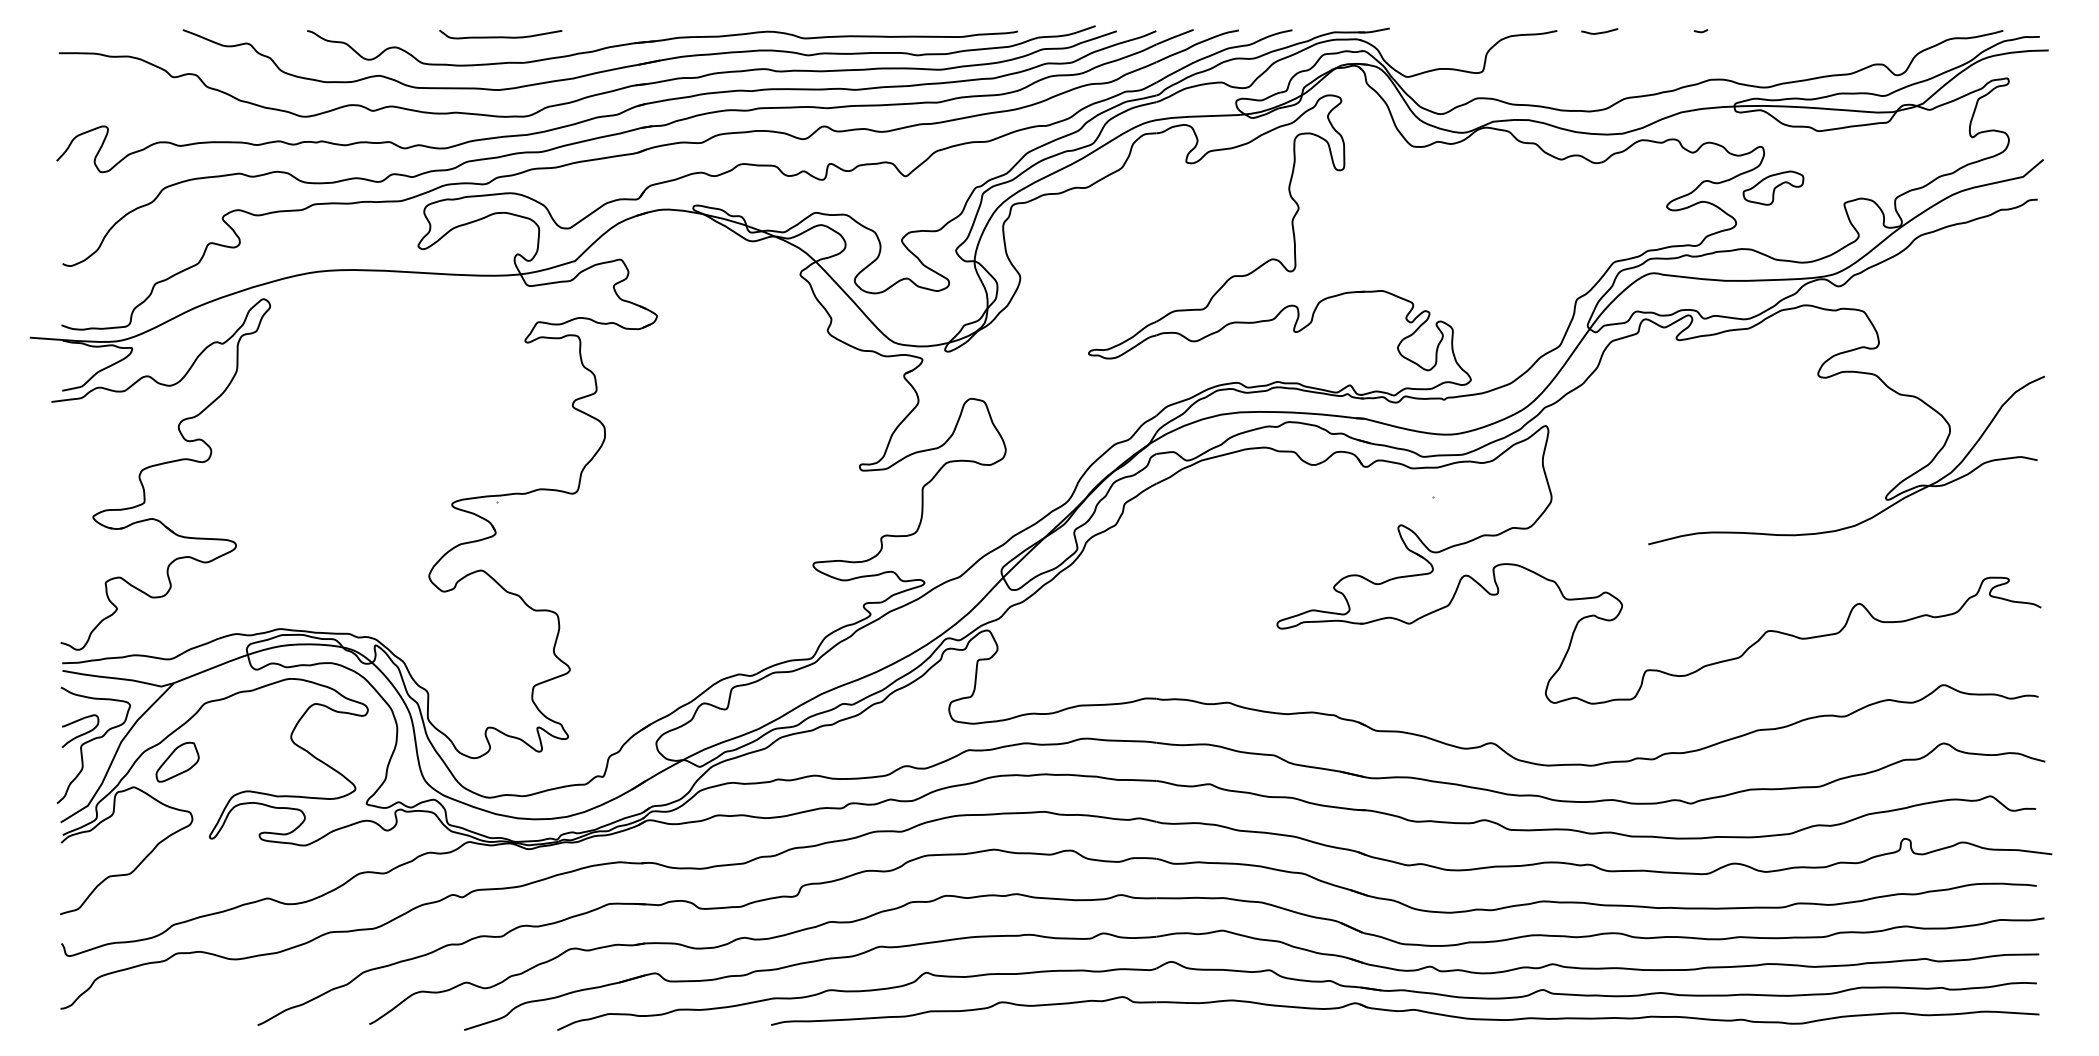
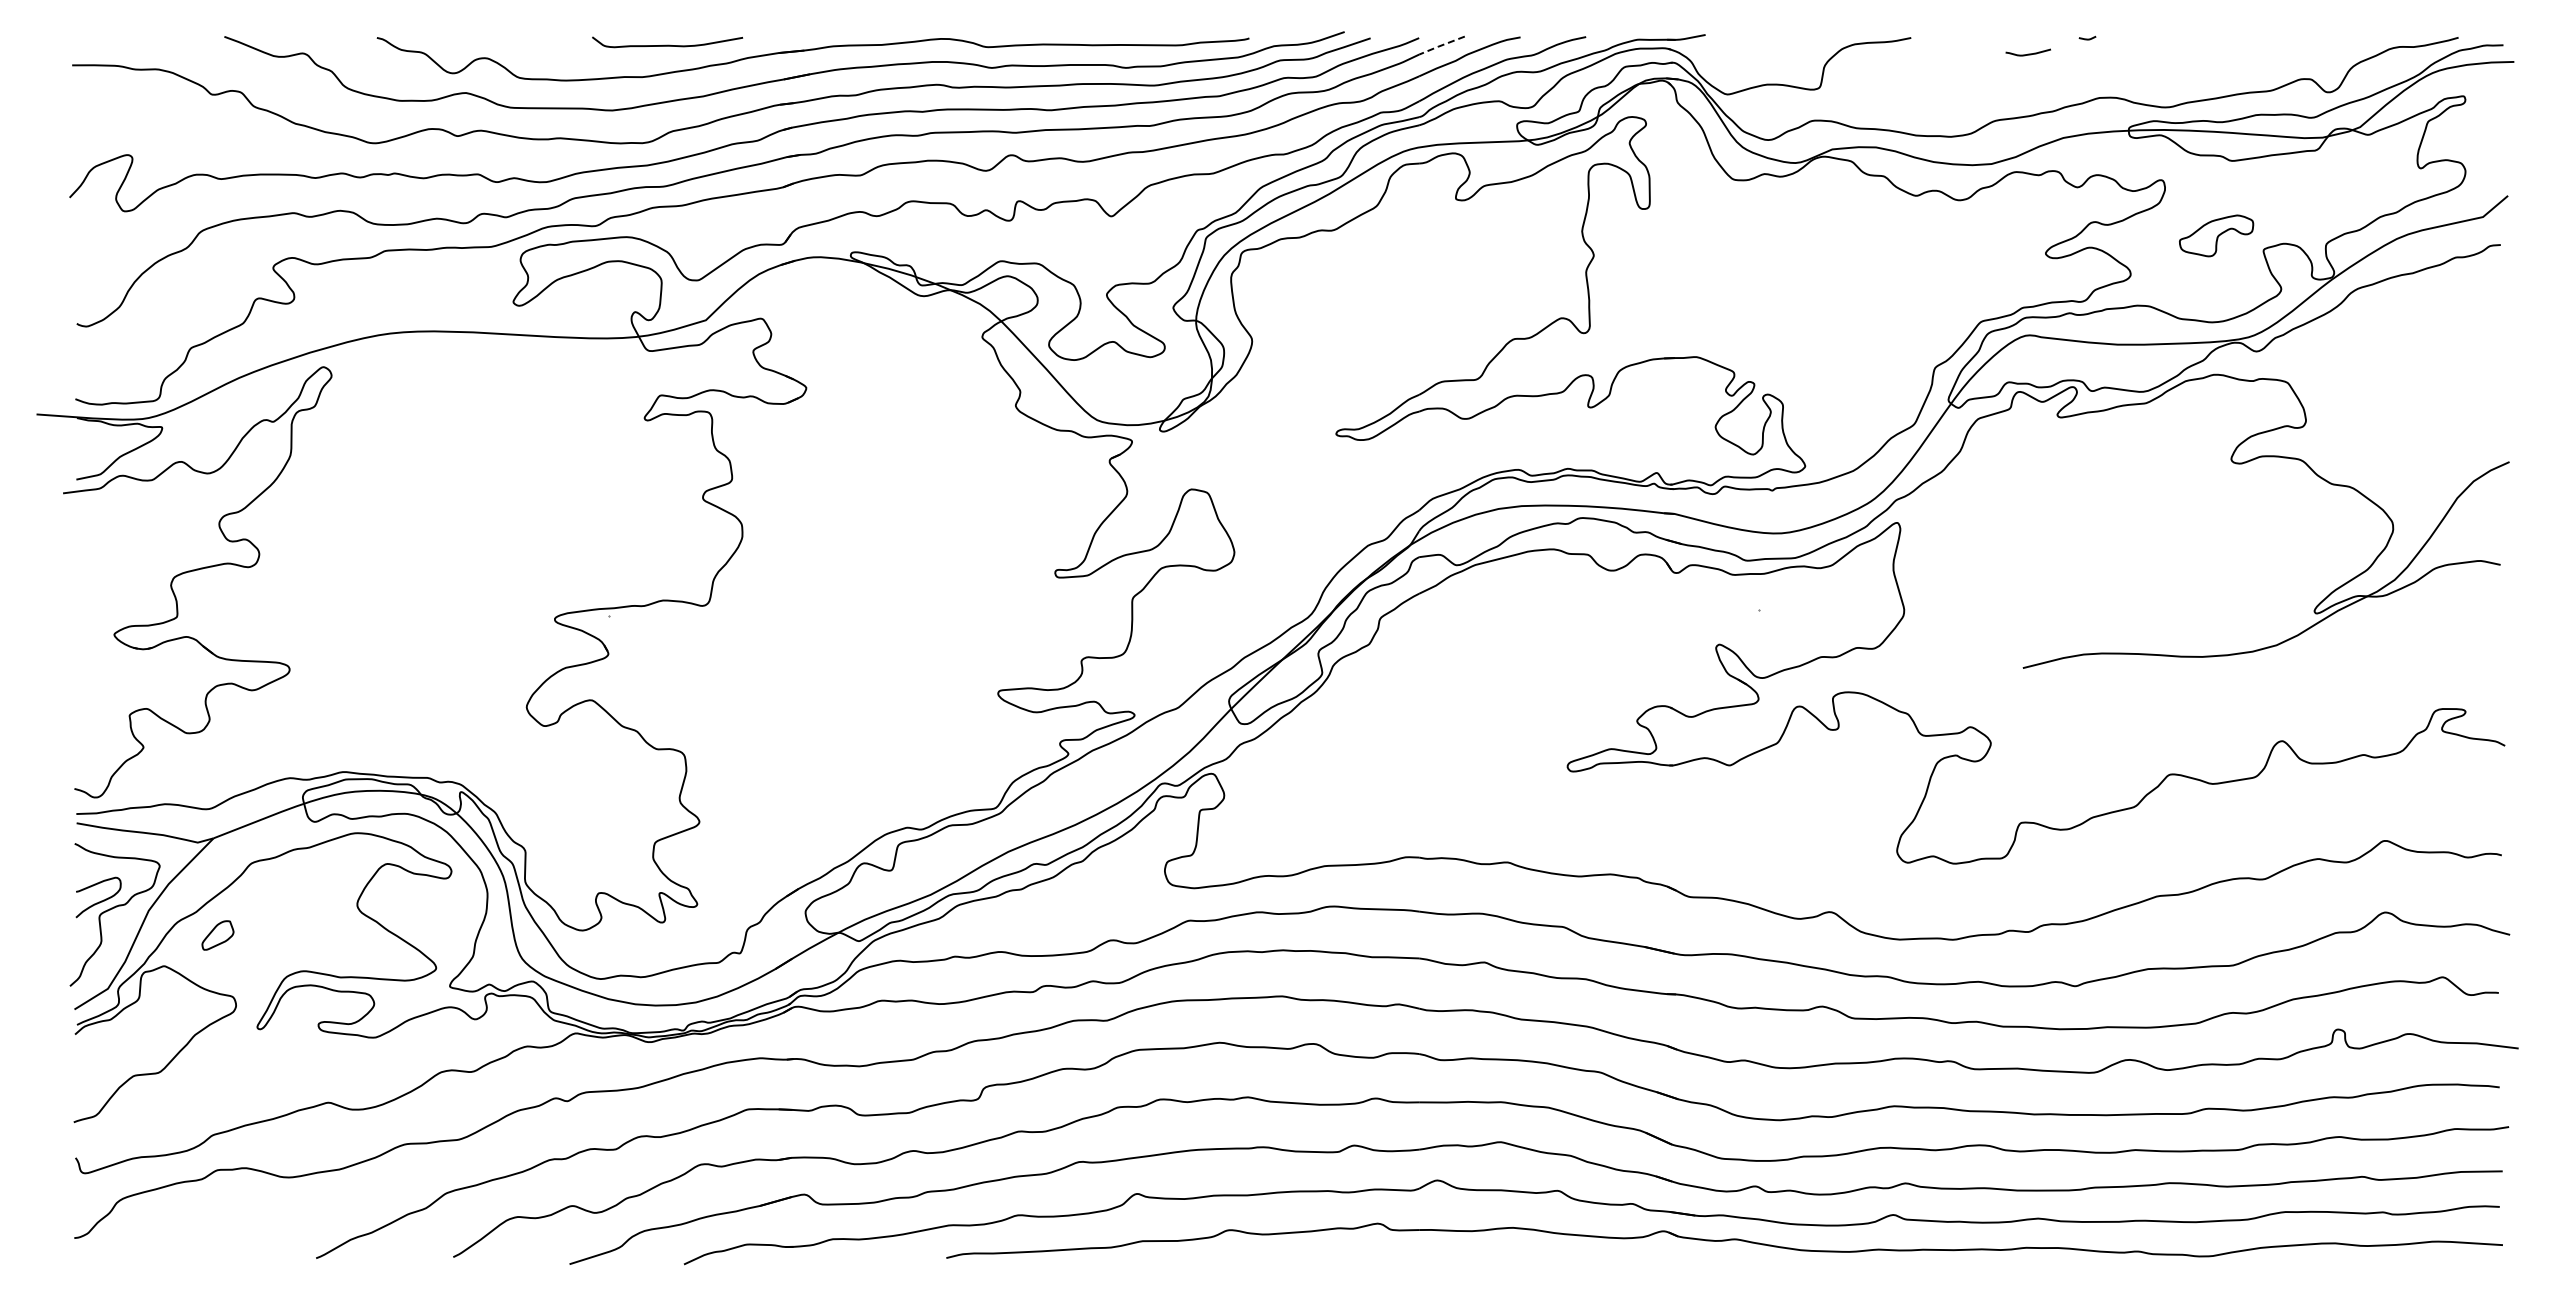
curve: (1599, 32) -> (2027, 53), moved
curve: (500, 36) -> (667, 44), moved
line: (1173, 37) -> (1440, 45), solid -> dashed
part: (1773, 187) -> (2216, 235), moved
part: (177, 762) -> (217, 935), size x0.6

